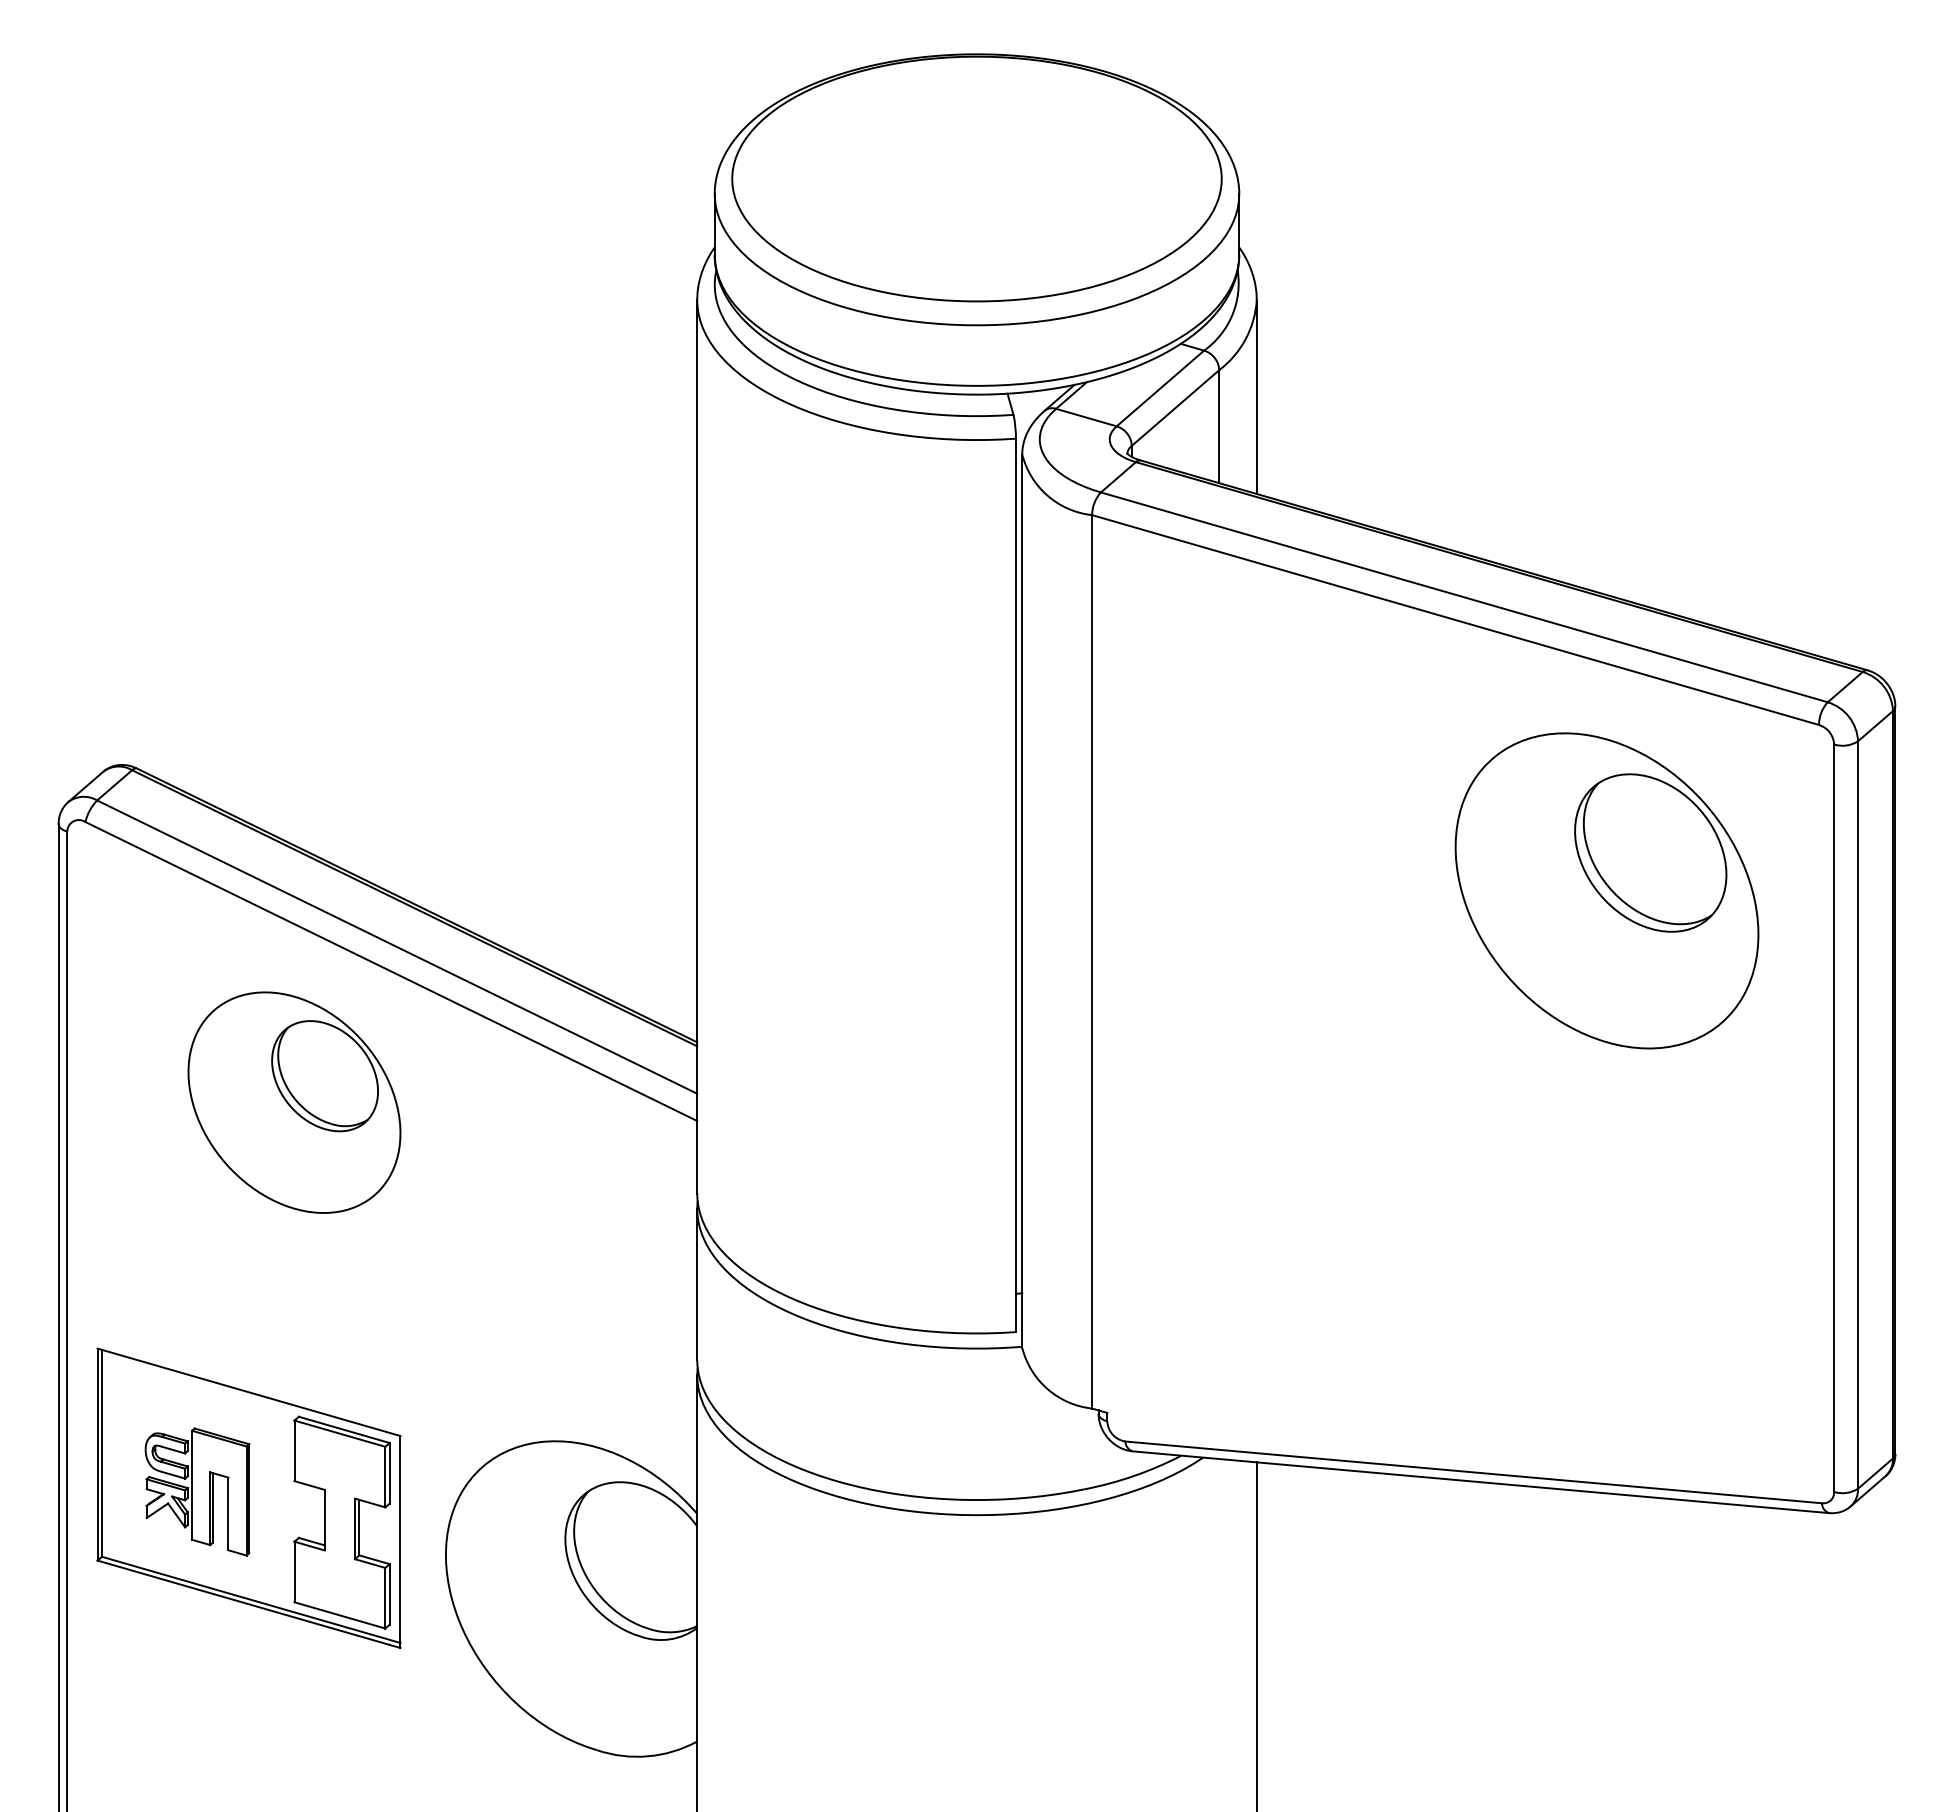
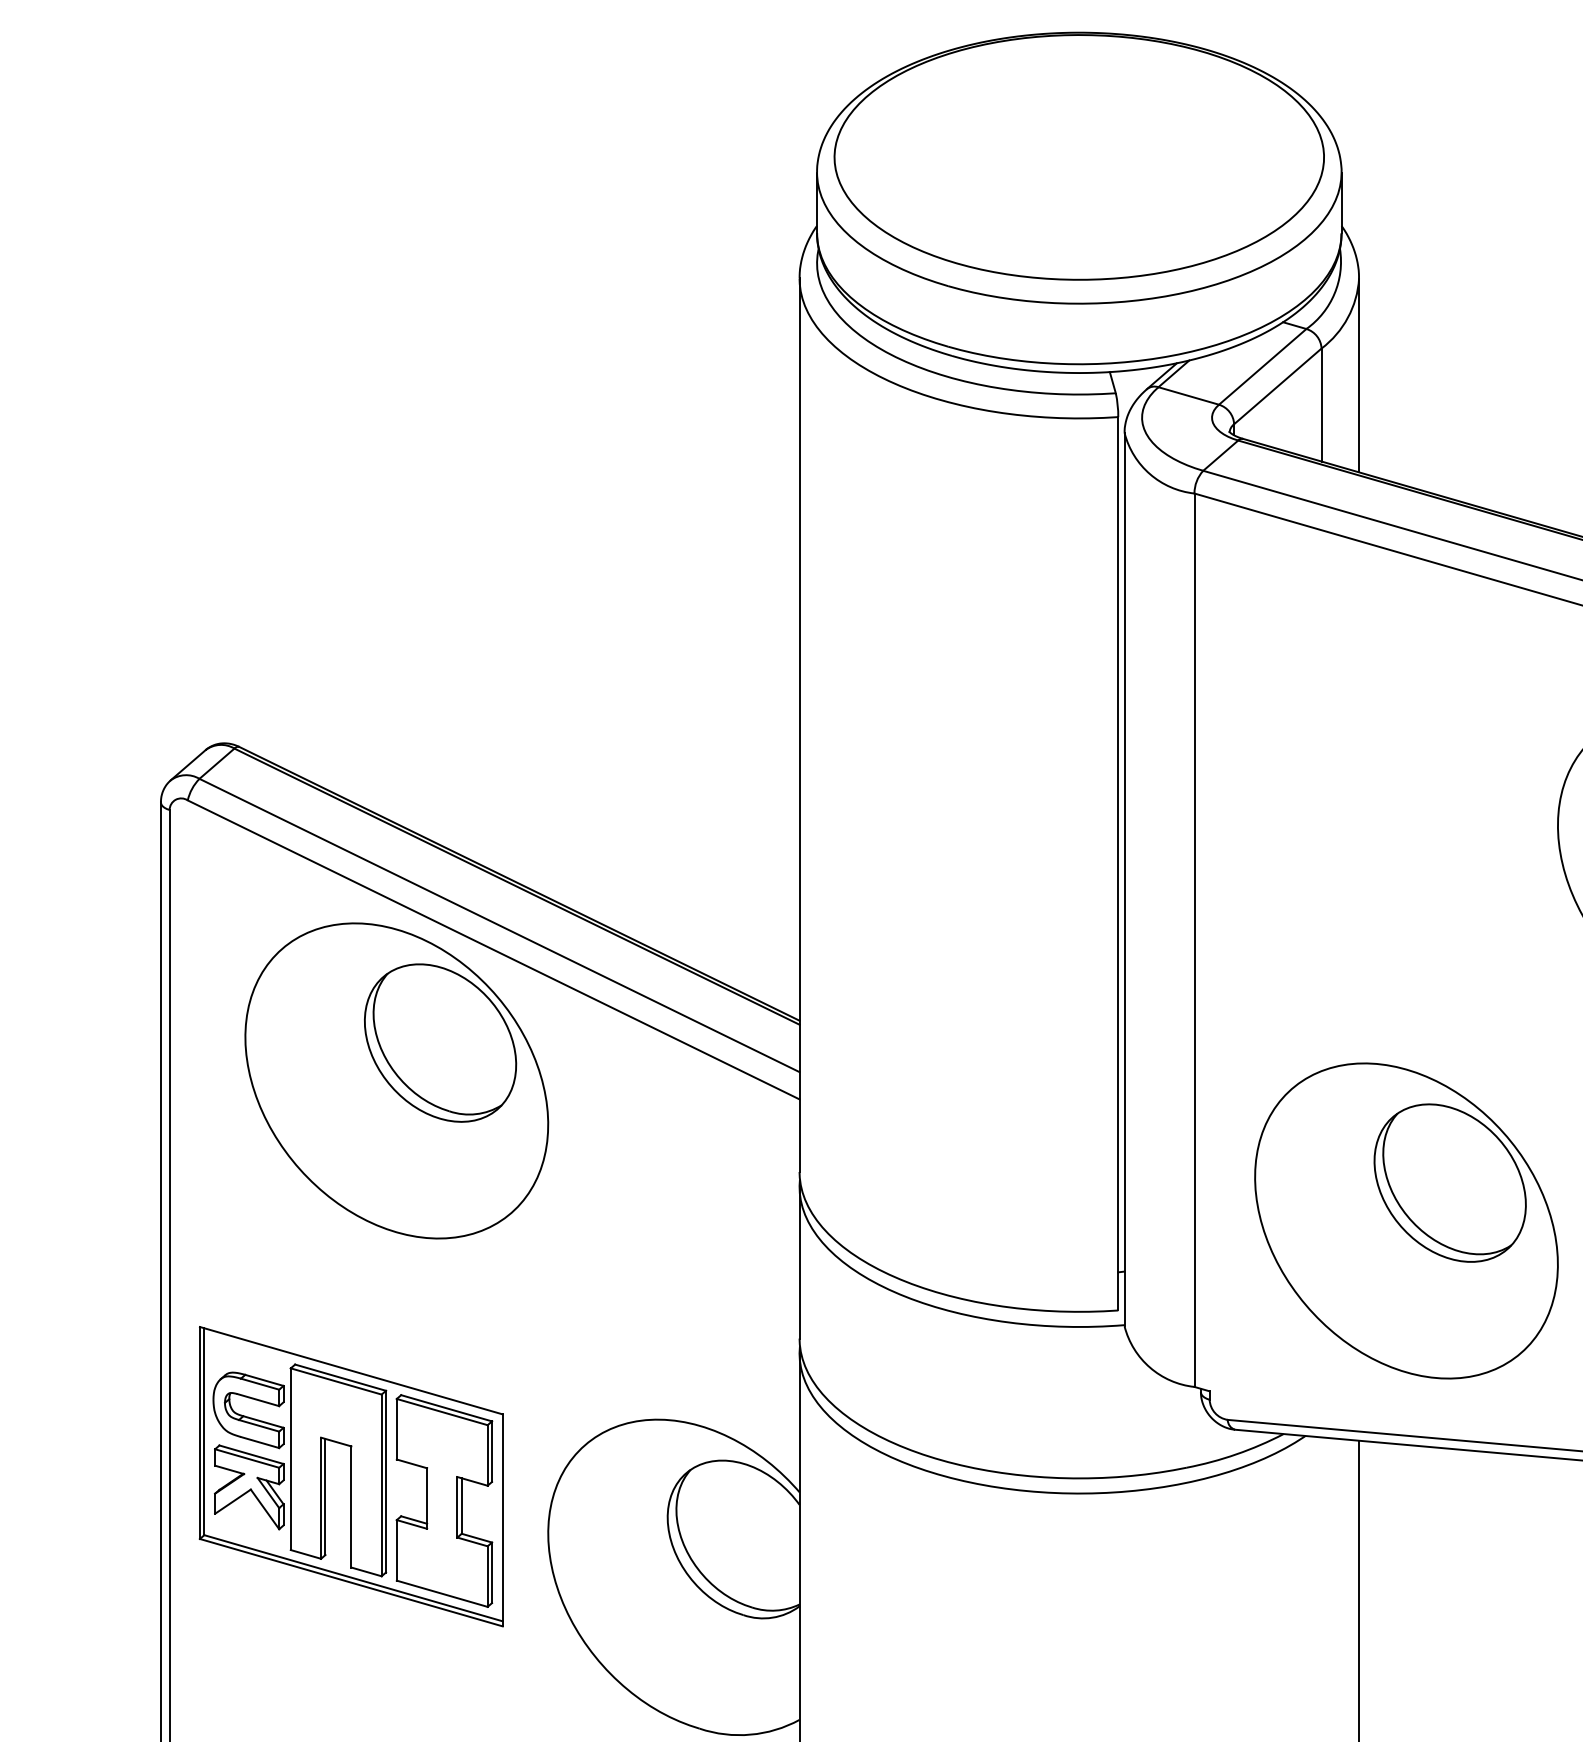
part: (294, 1102) -> (396, 1080), size x1.43
part: (1303, 1242) -> (1405, 1220), added
part: (197, 1491) -> (299, 1469), size x1.67

